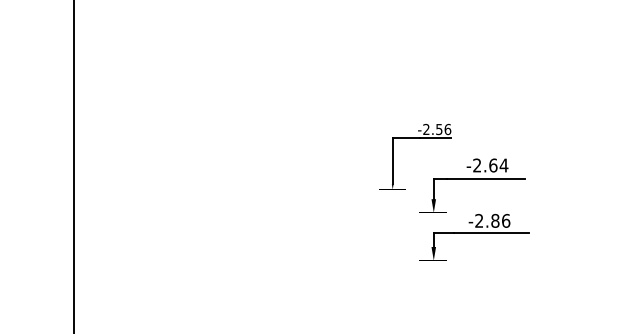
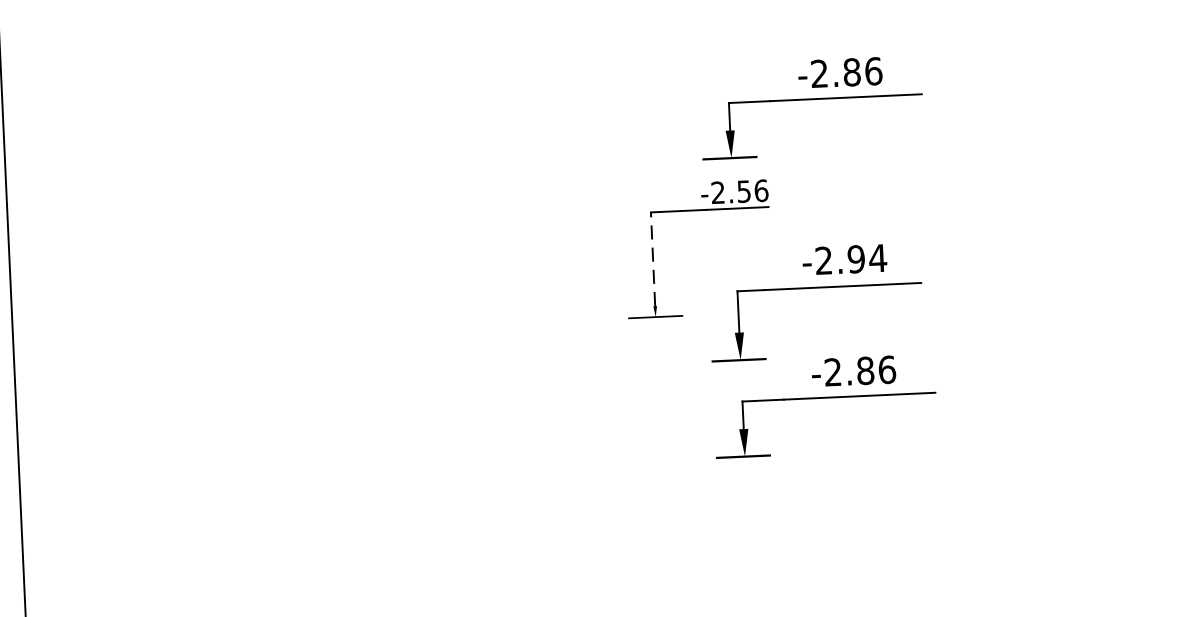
part: (474, 89) -> (811, 107), added
line: (392, 160) -> (652, 258), solid -> dashed
text: (493, 165) -> (856, 259), -2.64 -> -2.94

